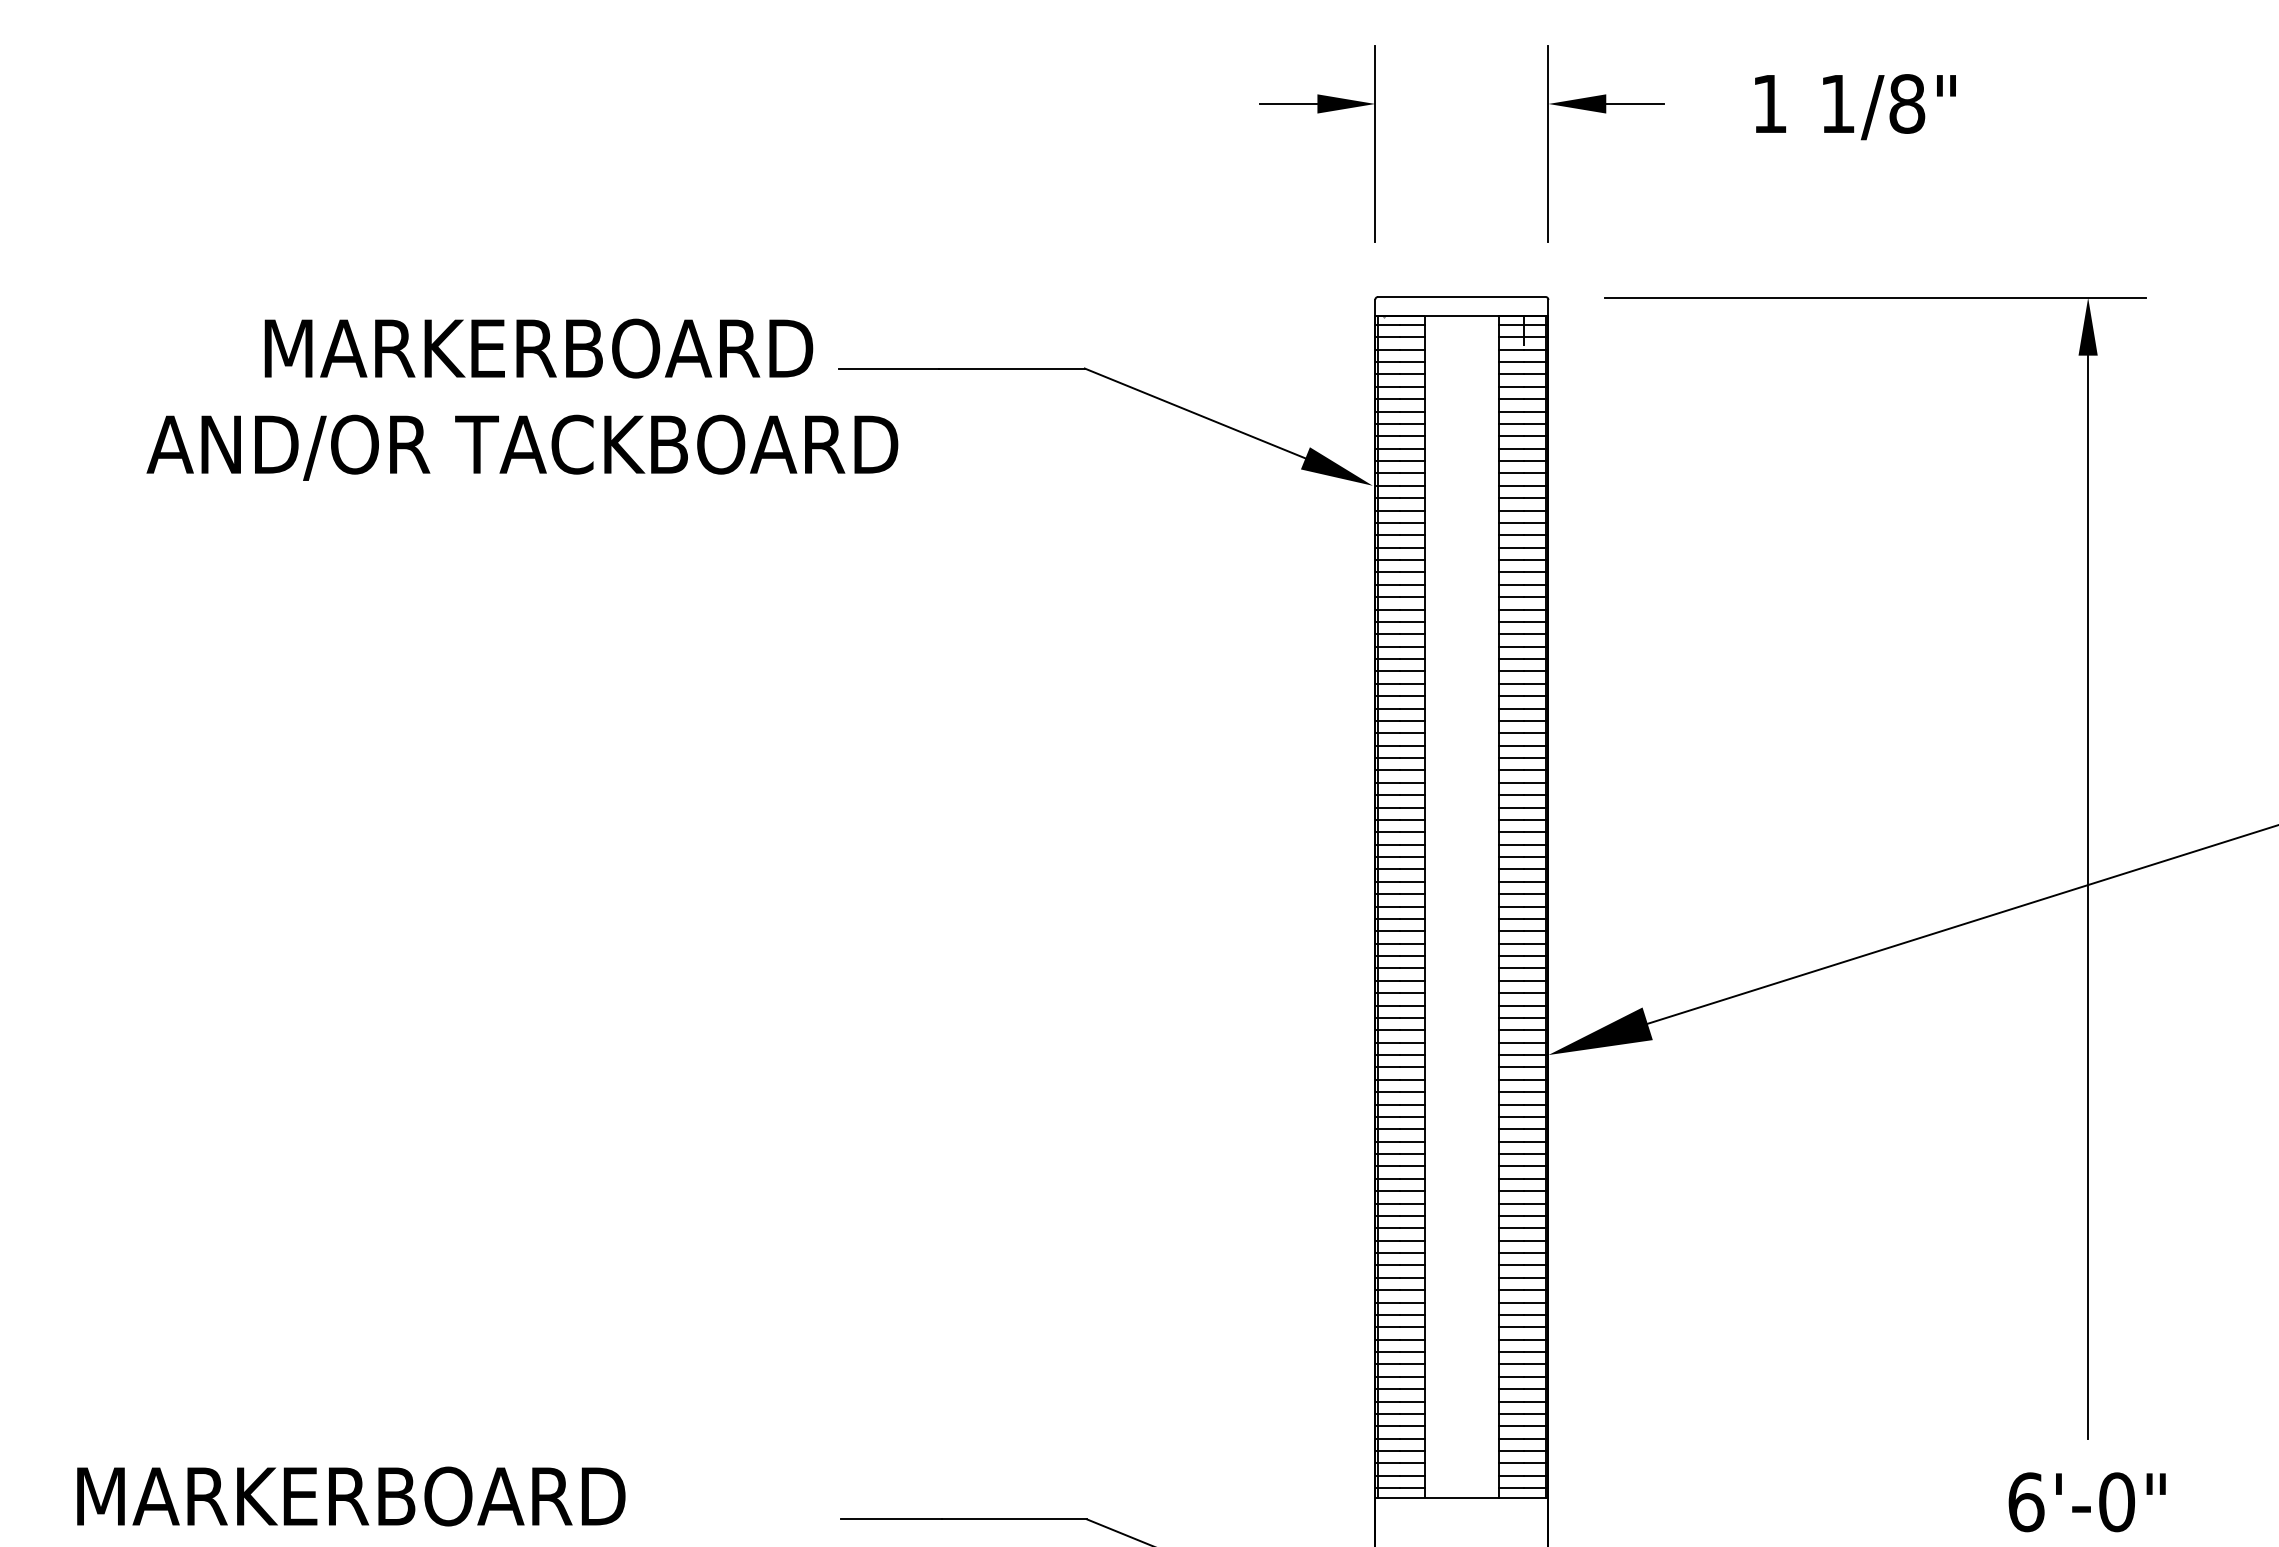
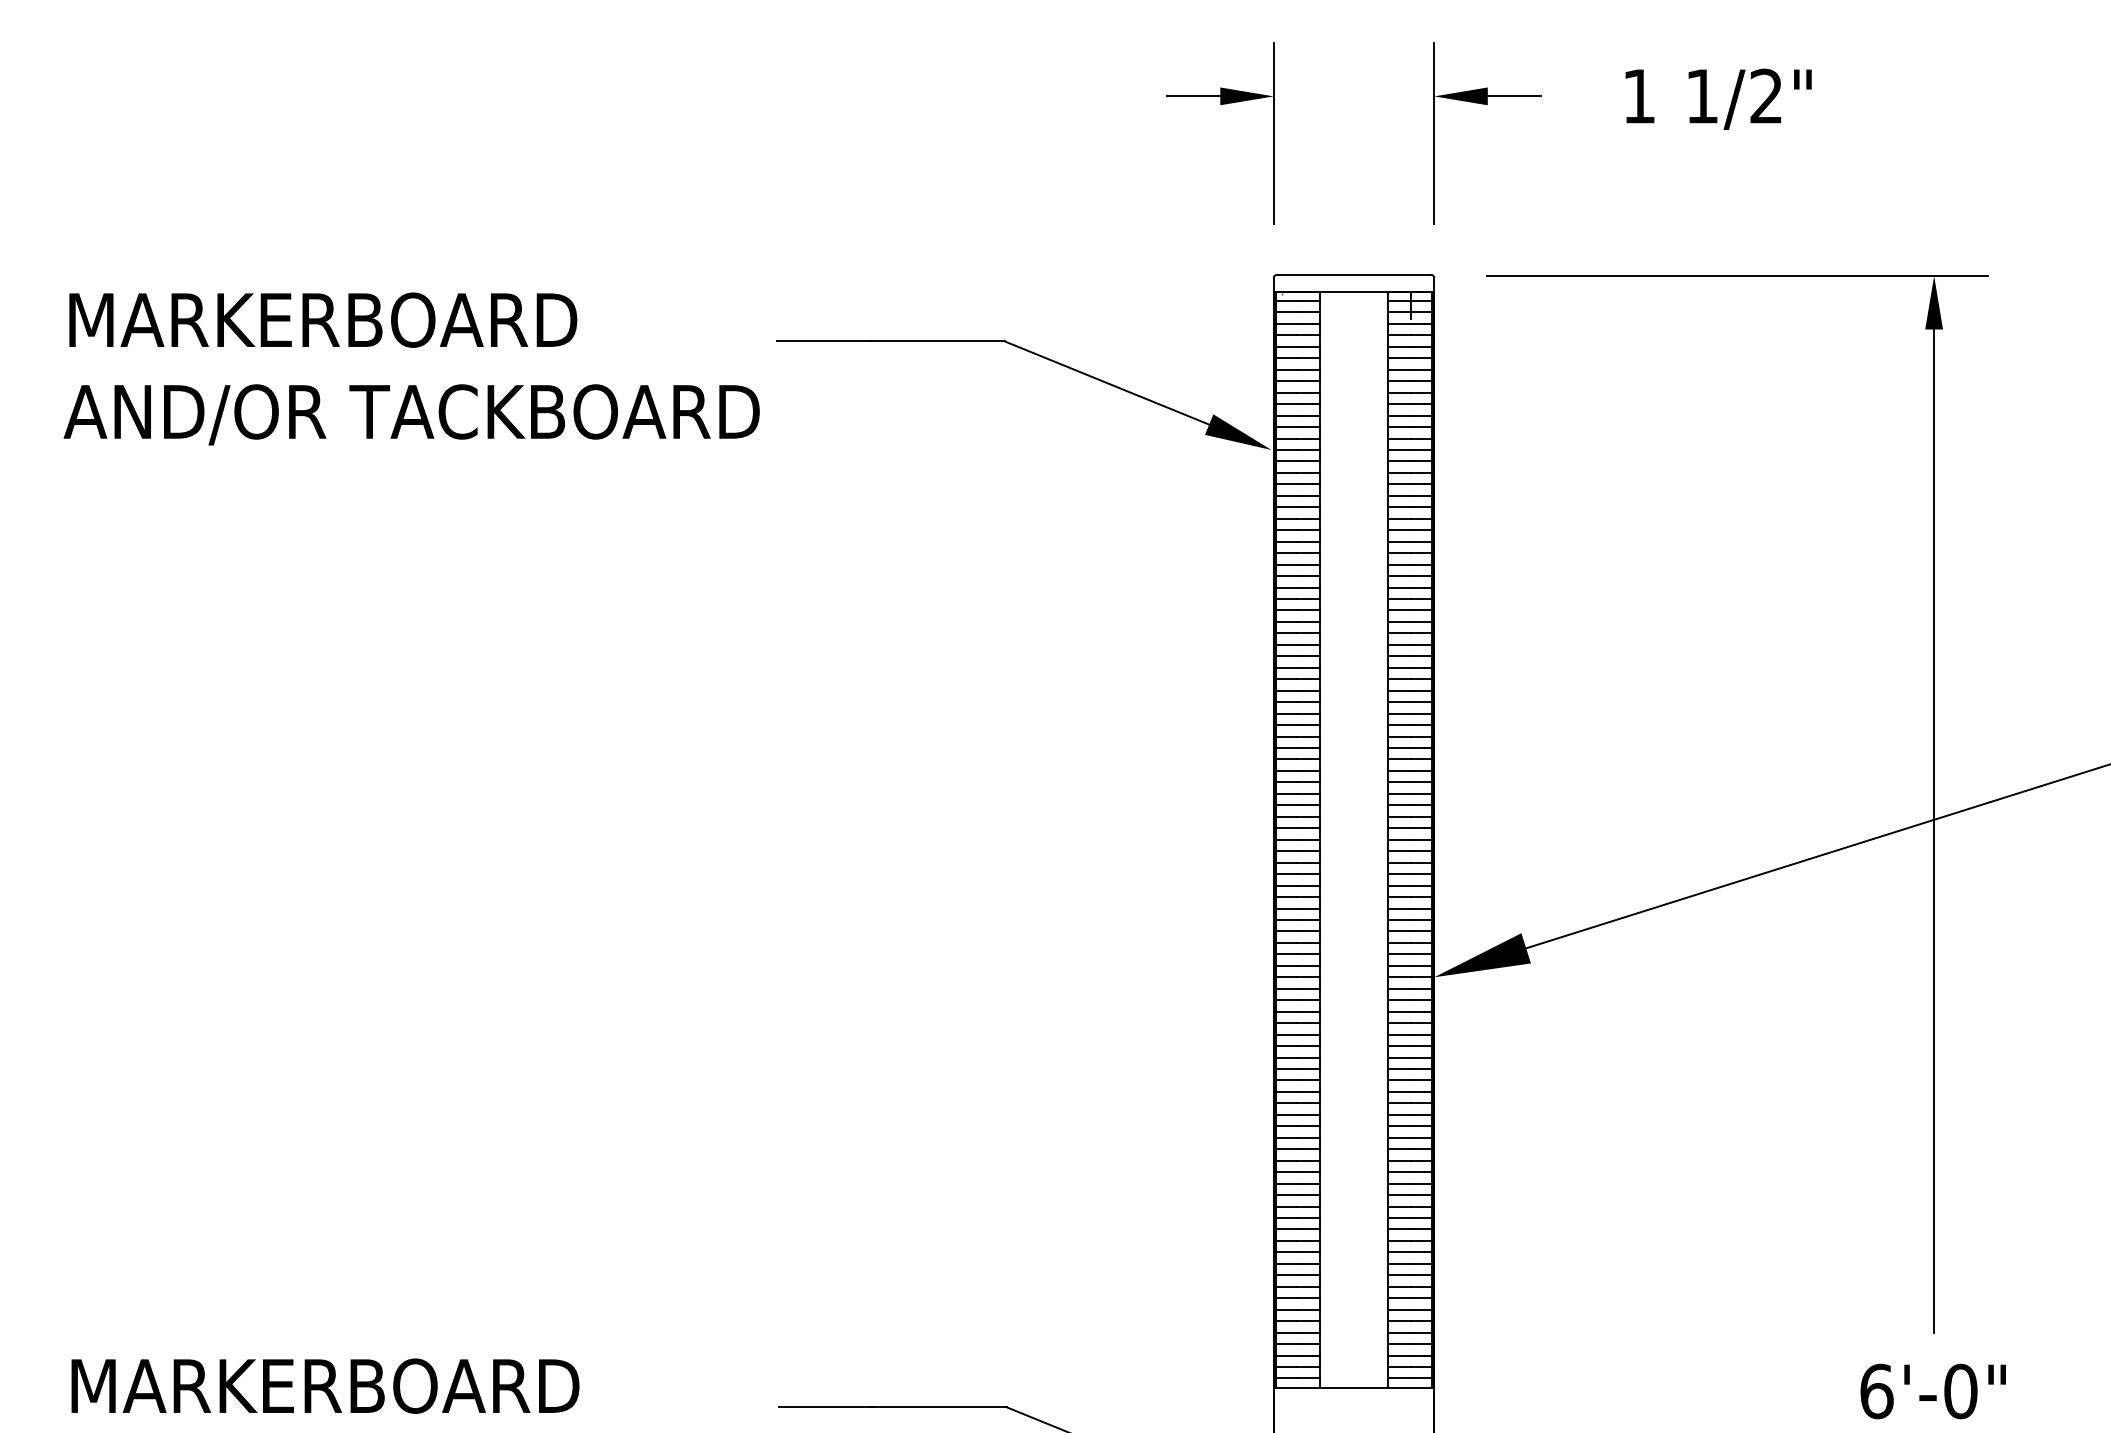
text: (1907, 103) -> (1766, 95), 1/8" -> 1/2"
text: (538, 348) -> (322, 320), moved
text: (522, 447) -> (411, 414), moved

